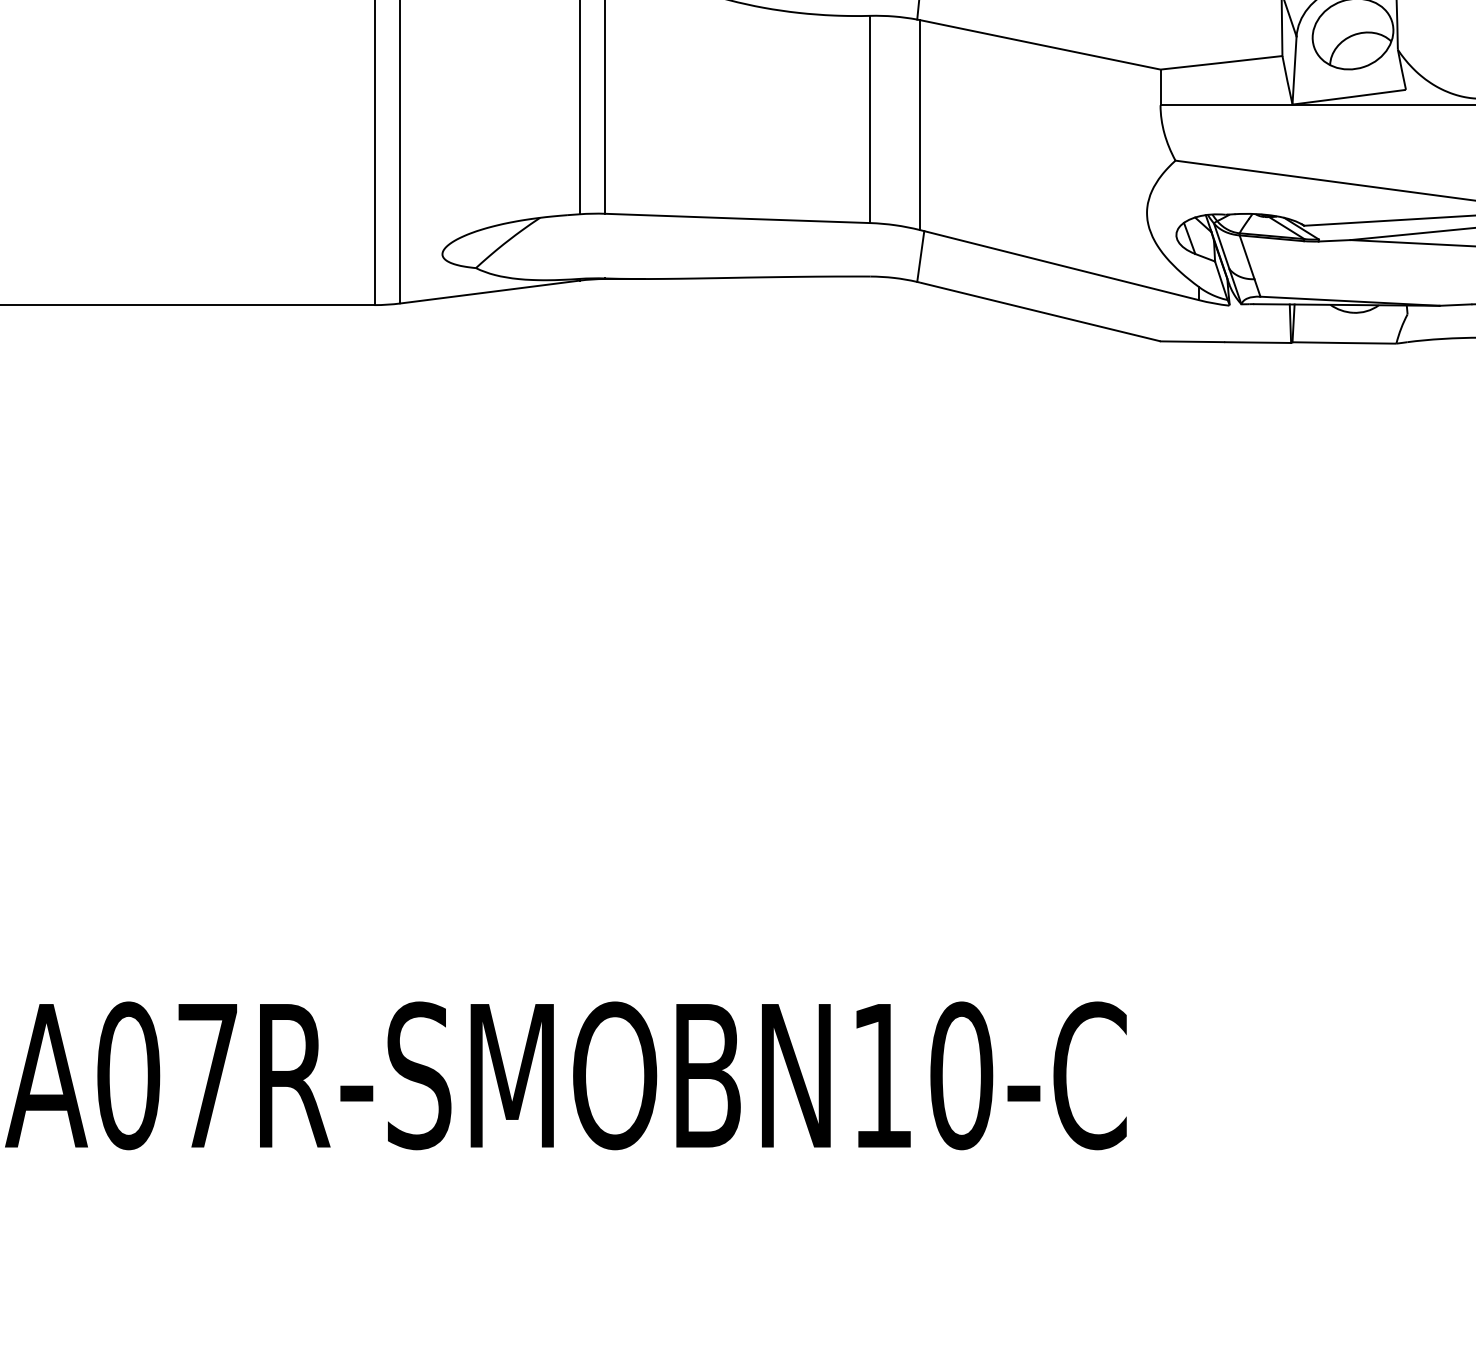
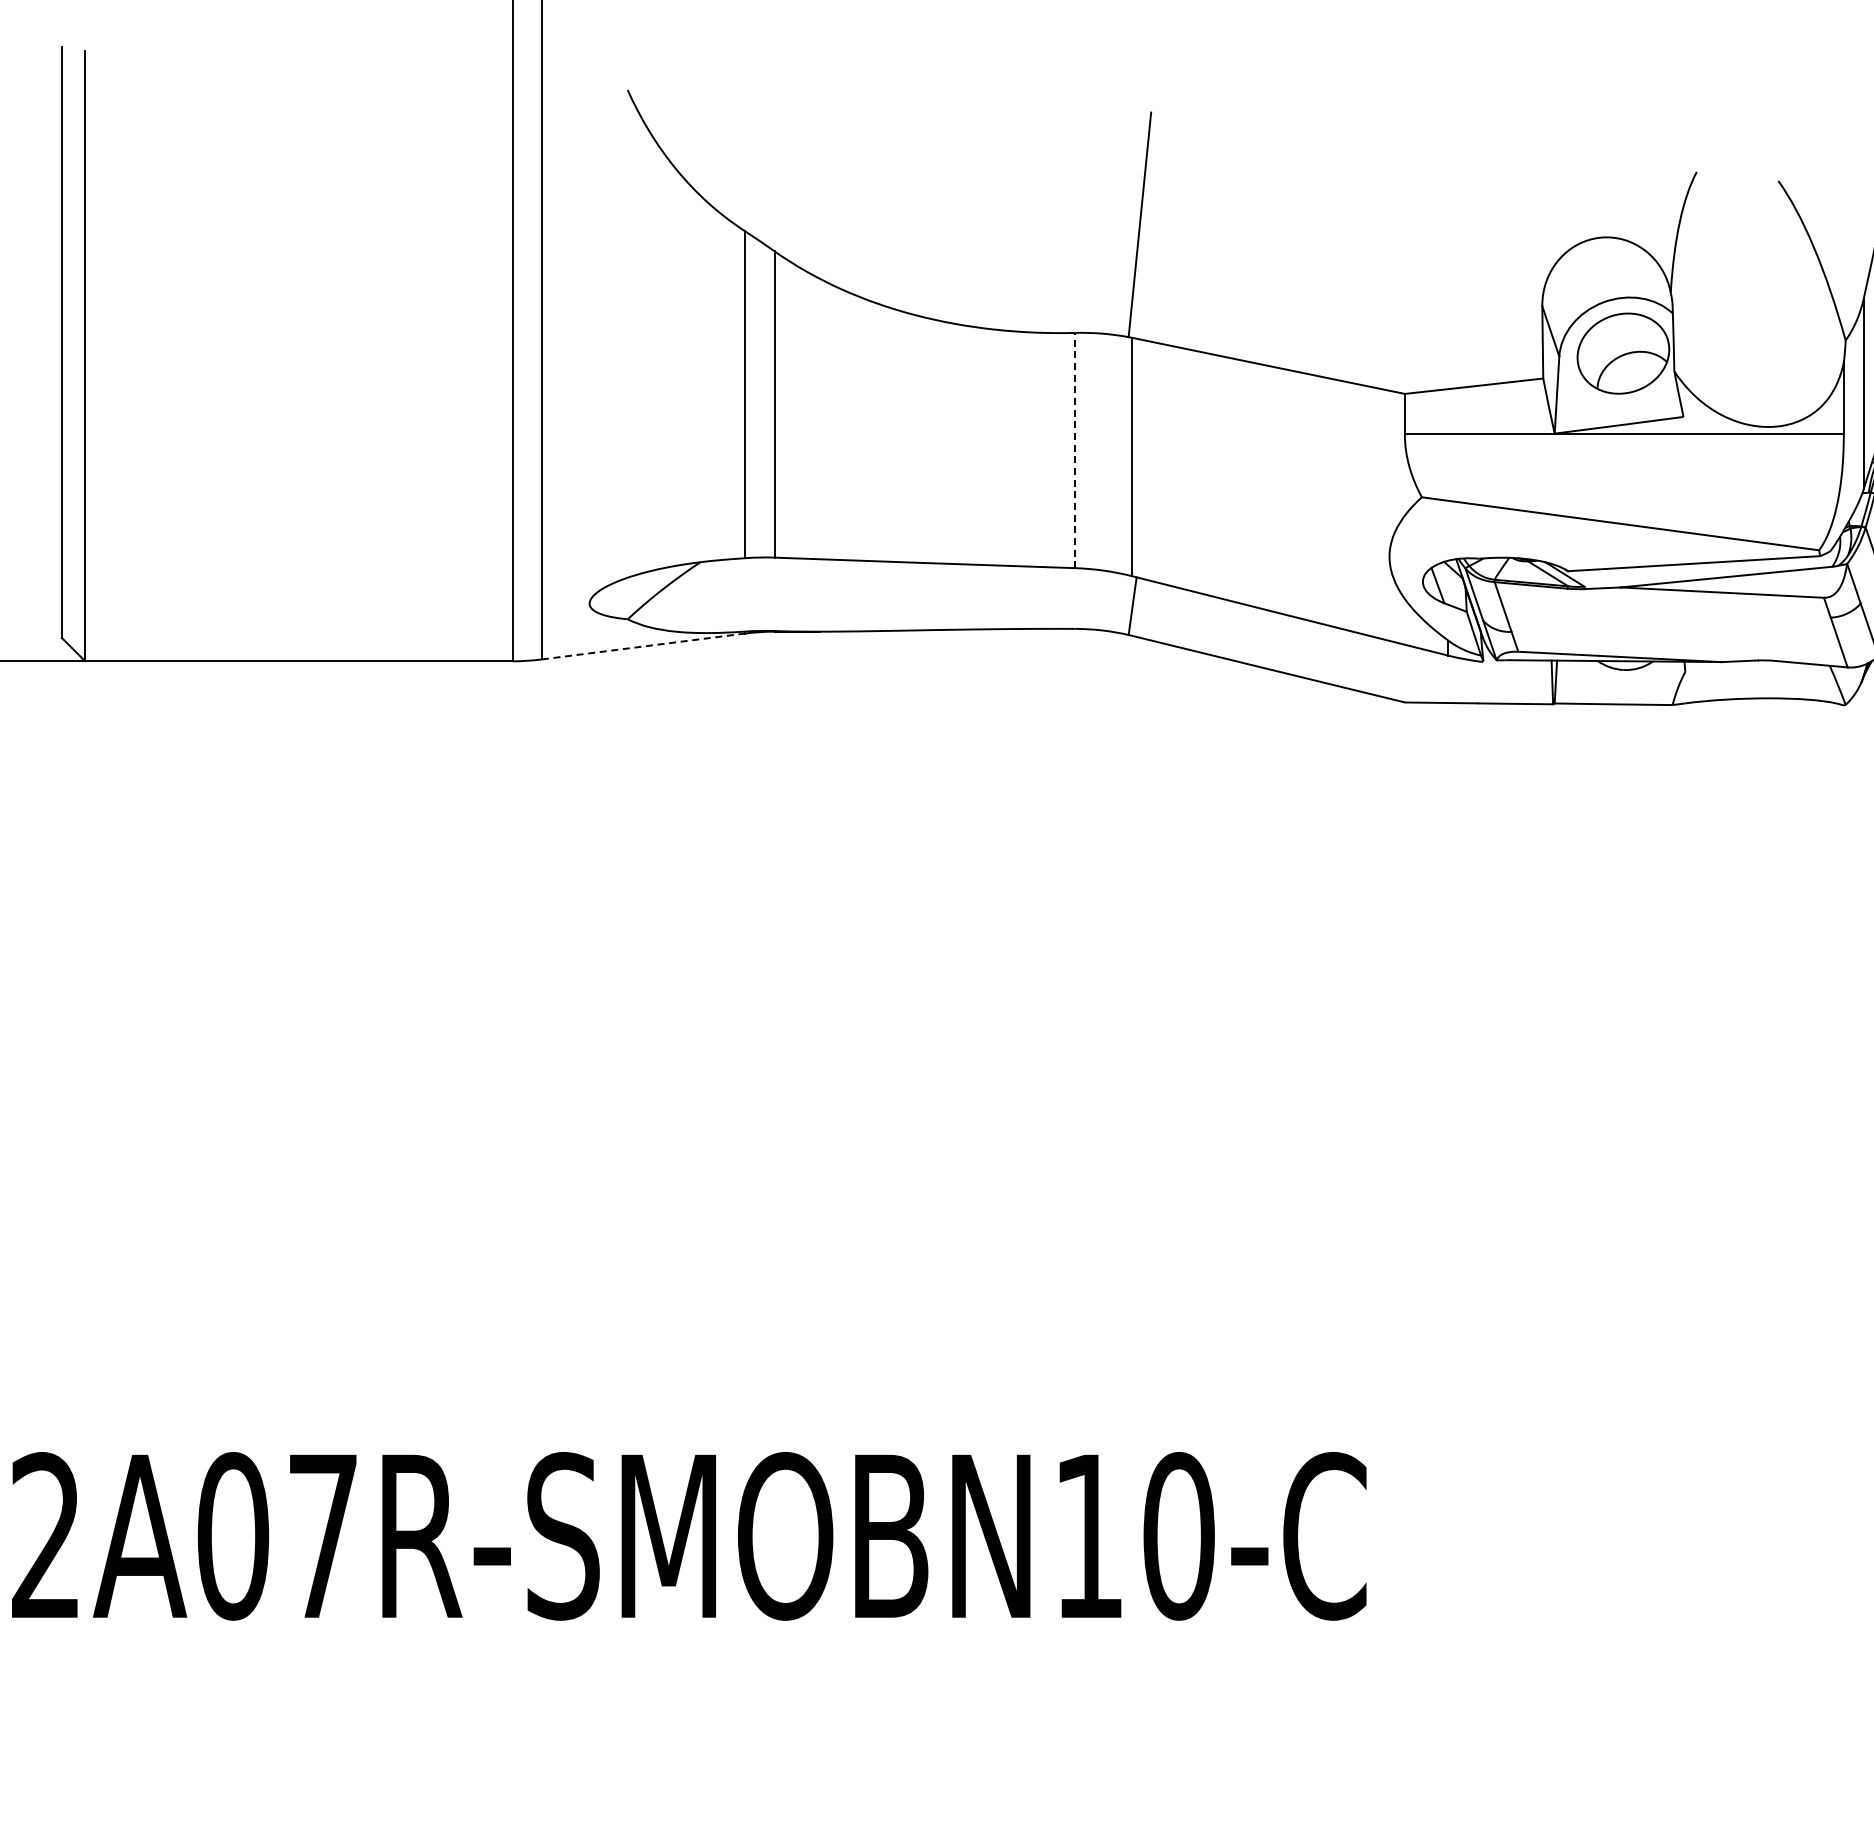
line: (870, 119) -> (1075, 450), solid -> dashed
line: (489, 292) -> (643, 646), solid -> dashed

